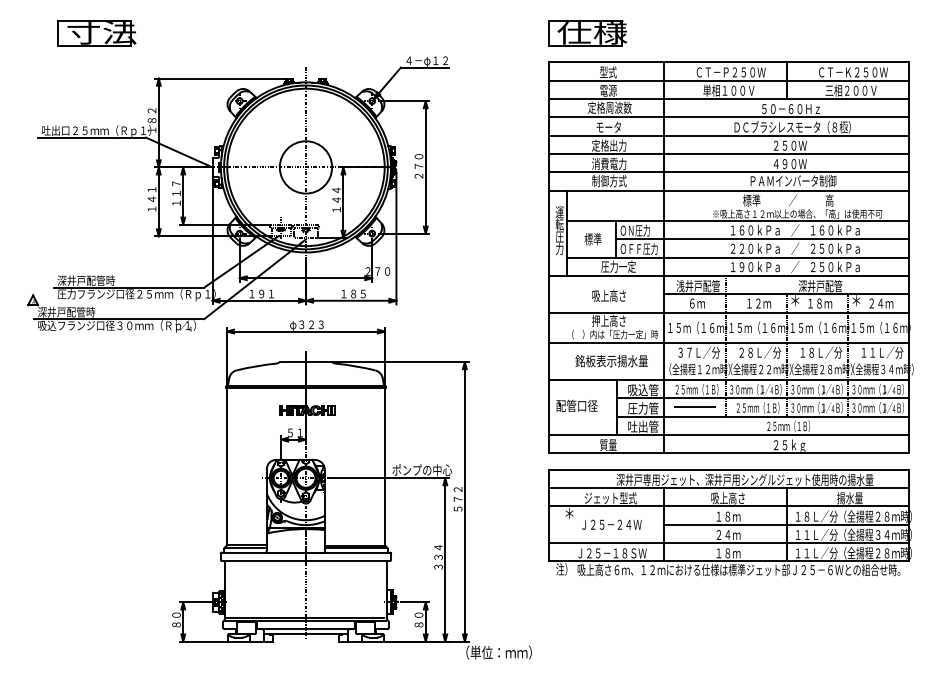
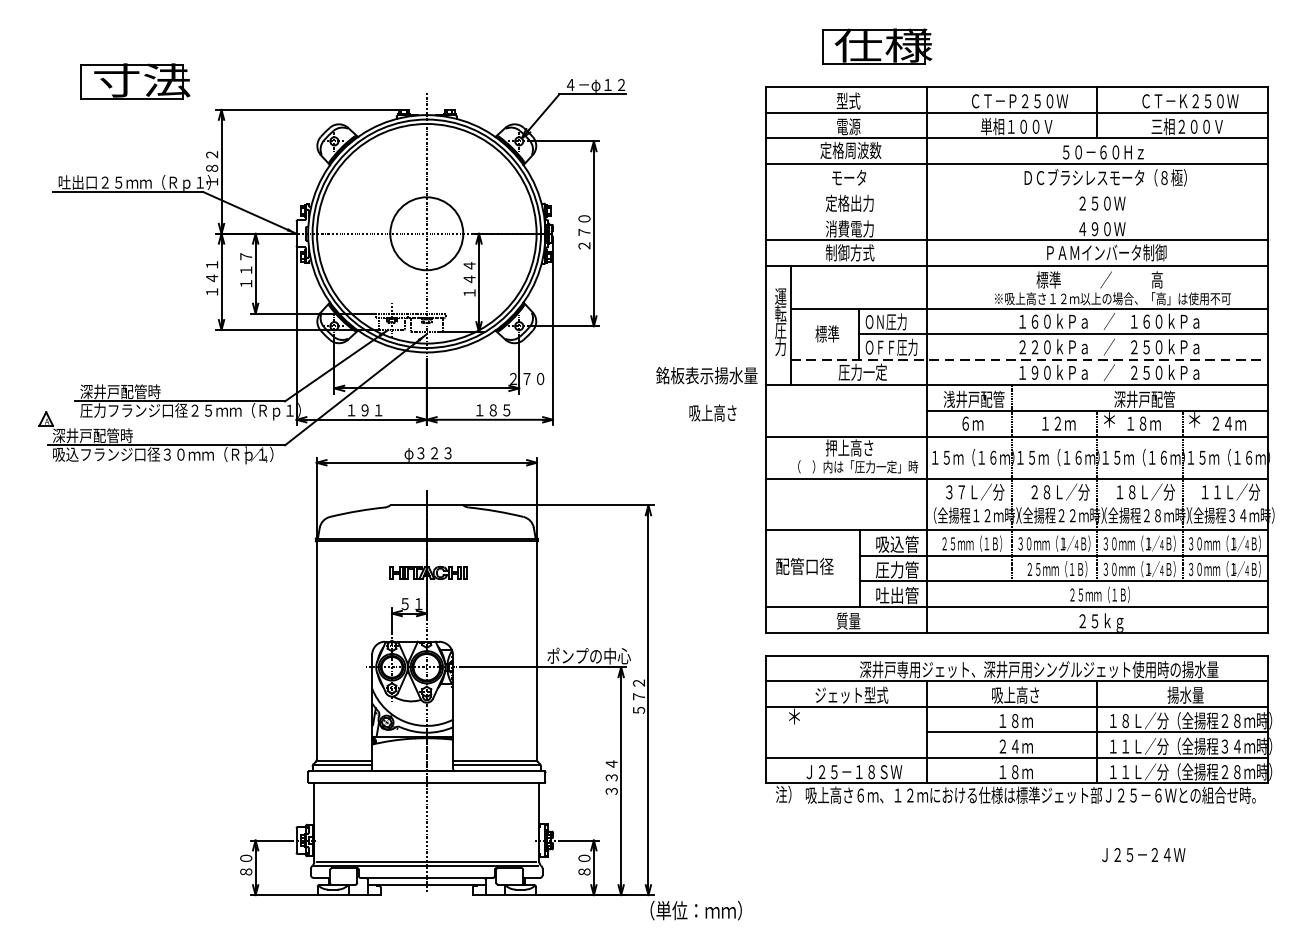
part: (96, 33) -> (134, 81), moved
part: (587, 33) -> (876, 46), moved
line: (728, 135) -> (1016, 189), removed
line: (728, 153) -> (1016, 214), removed
line: (738, 257) -> (1030, 359), solid -> dashed
text: (608, 295) -> (712, 412), moved
text: (611, 361) -> (706, 376), moved
line: (694, 407) -> (968, 568), removed
text: (611, 524) -> (1143, 854), moved

